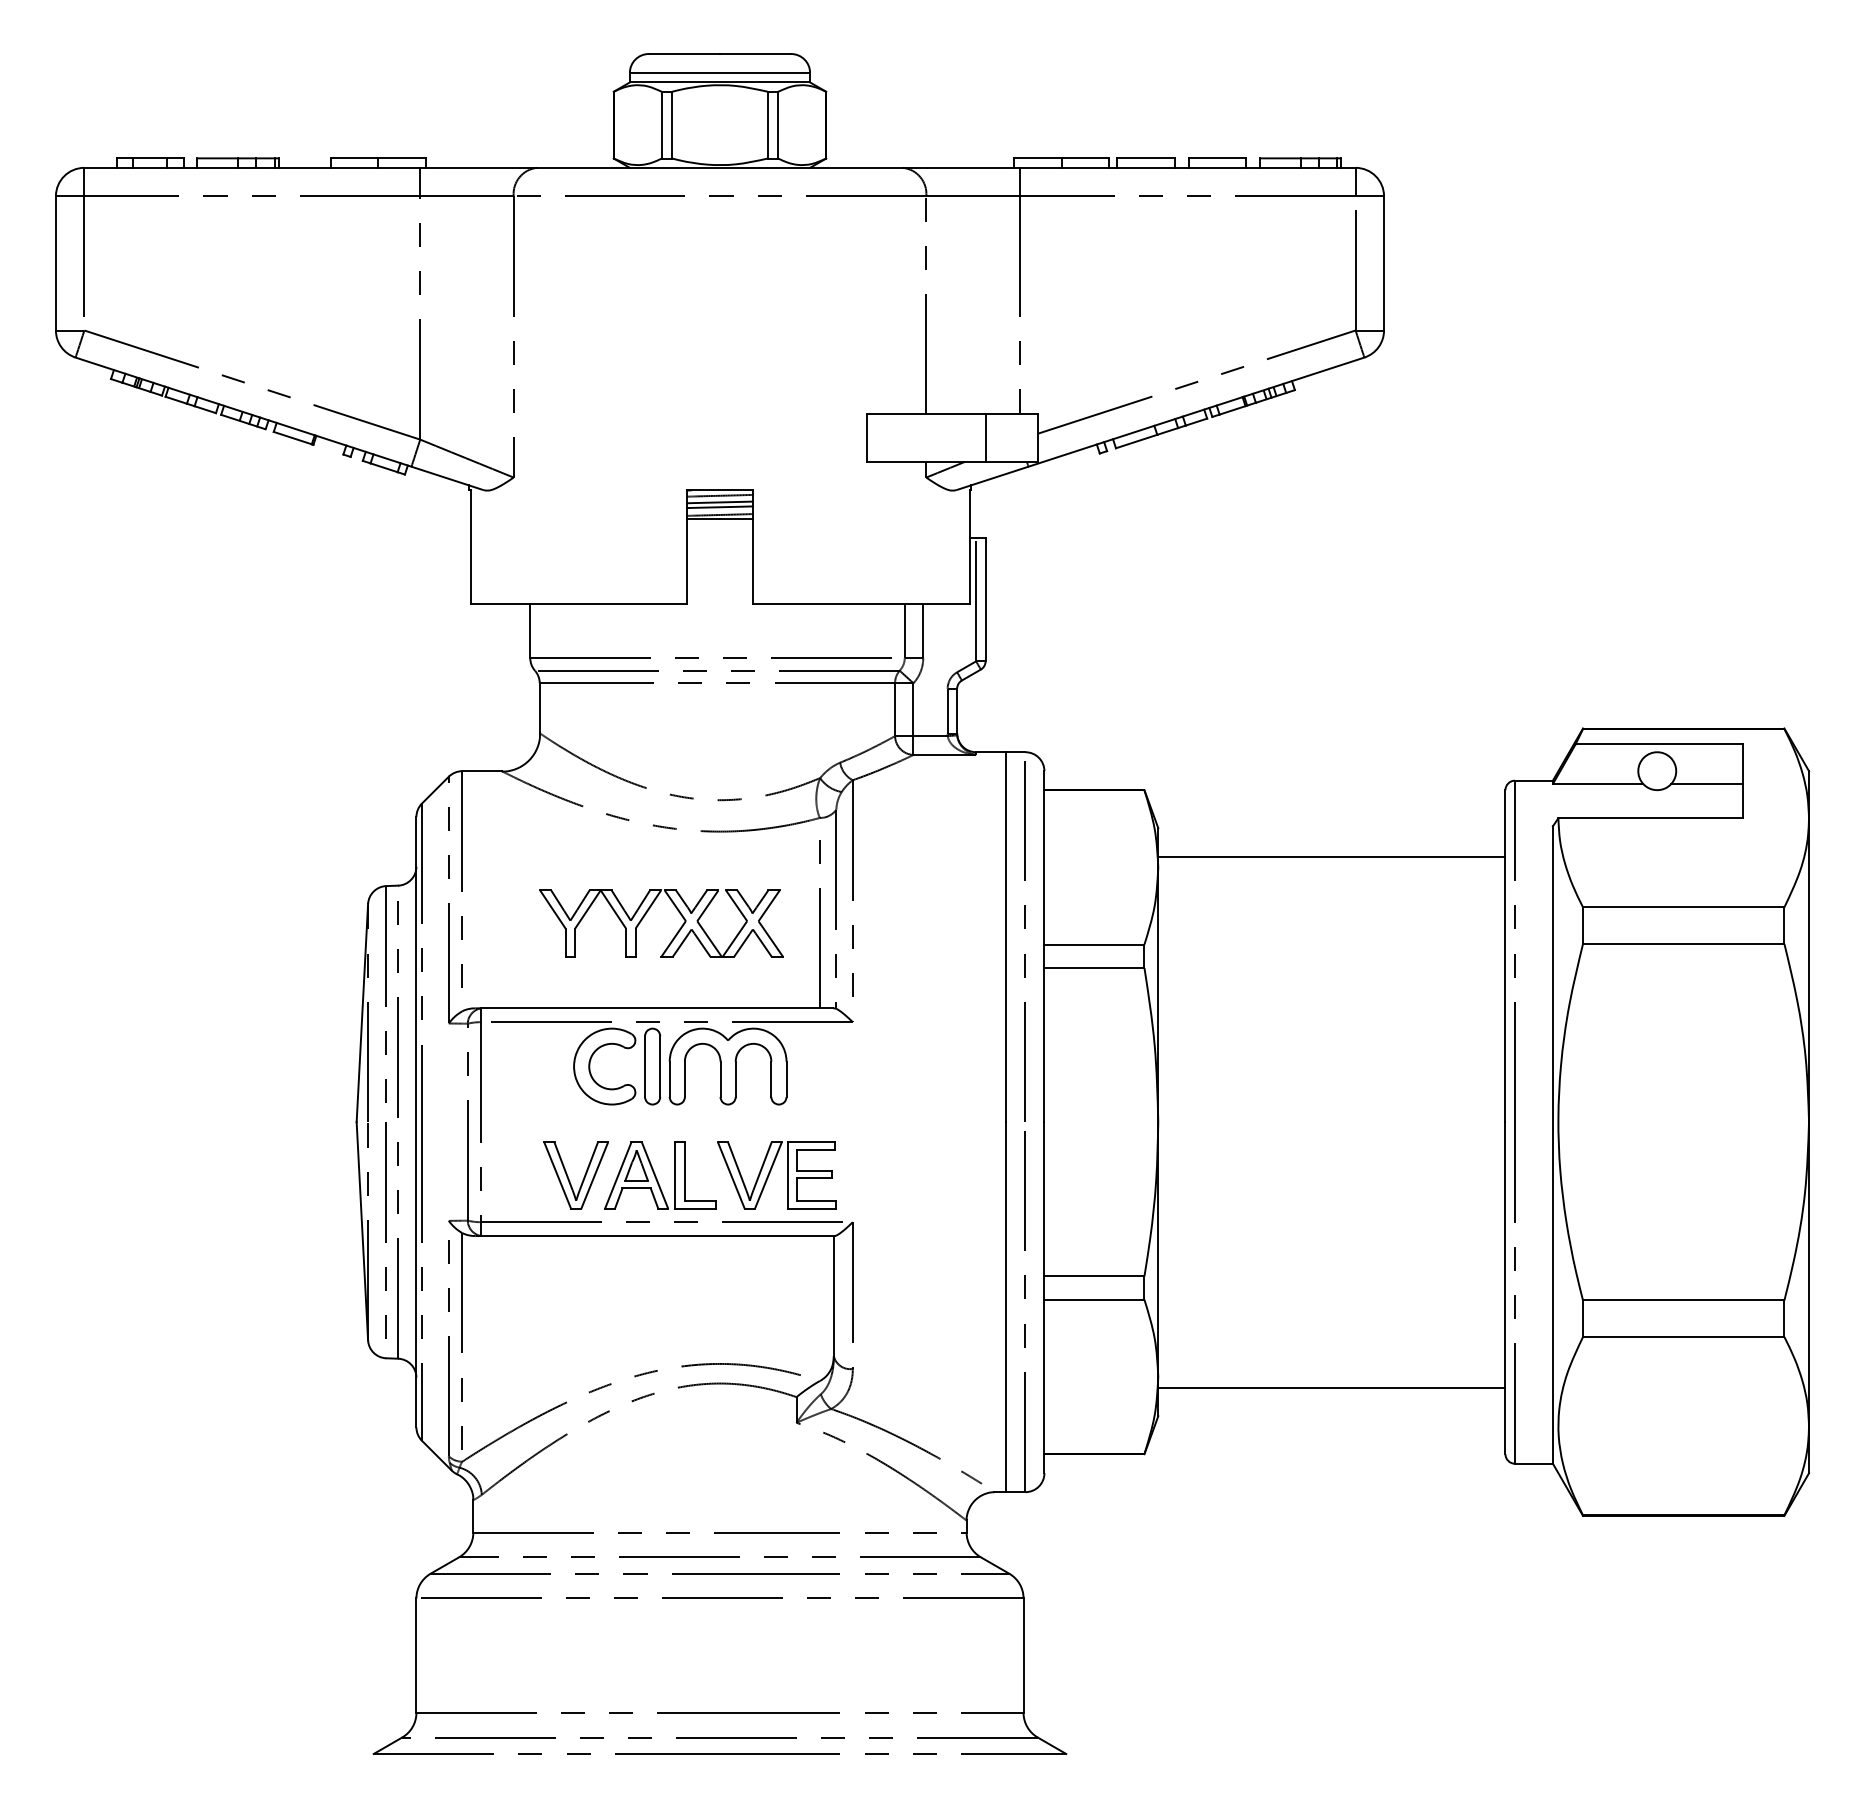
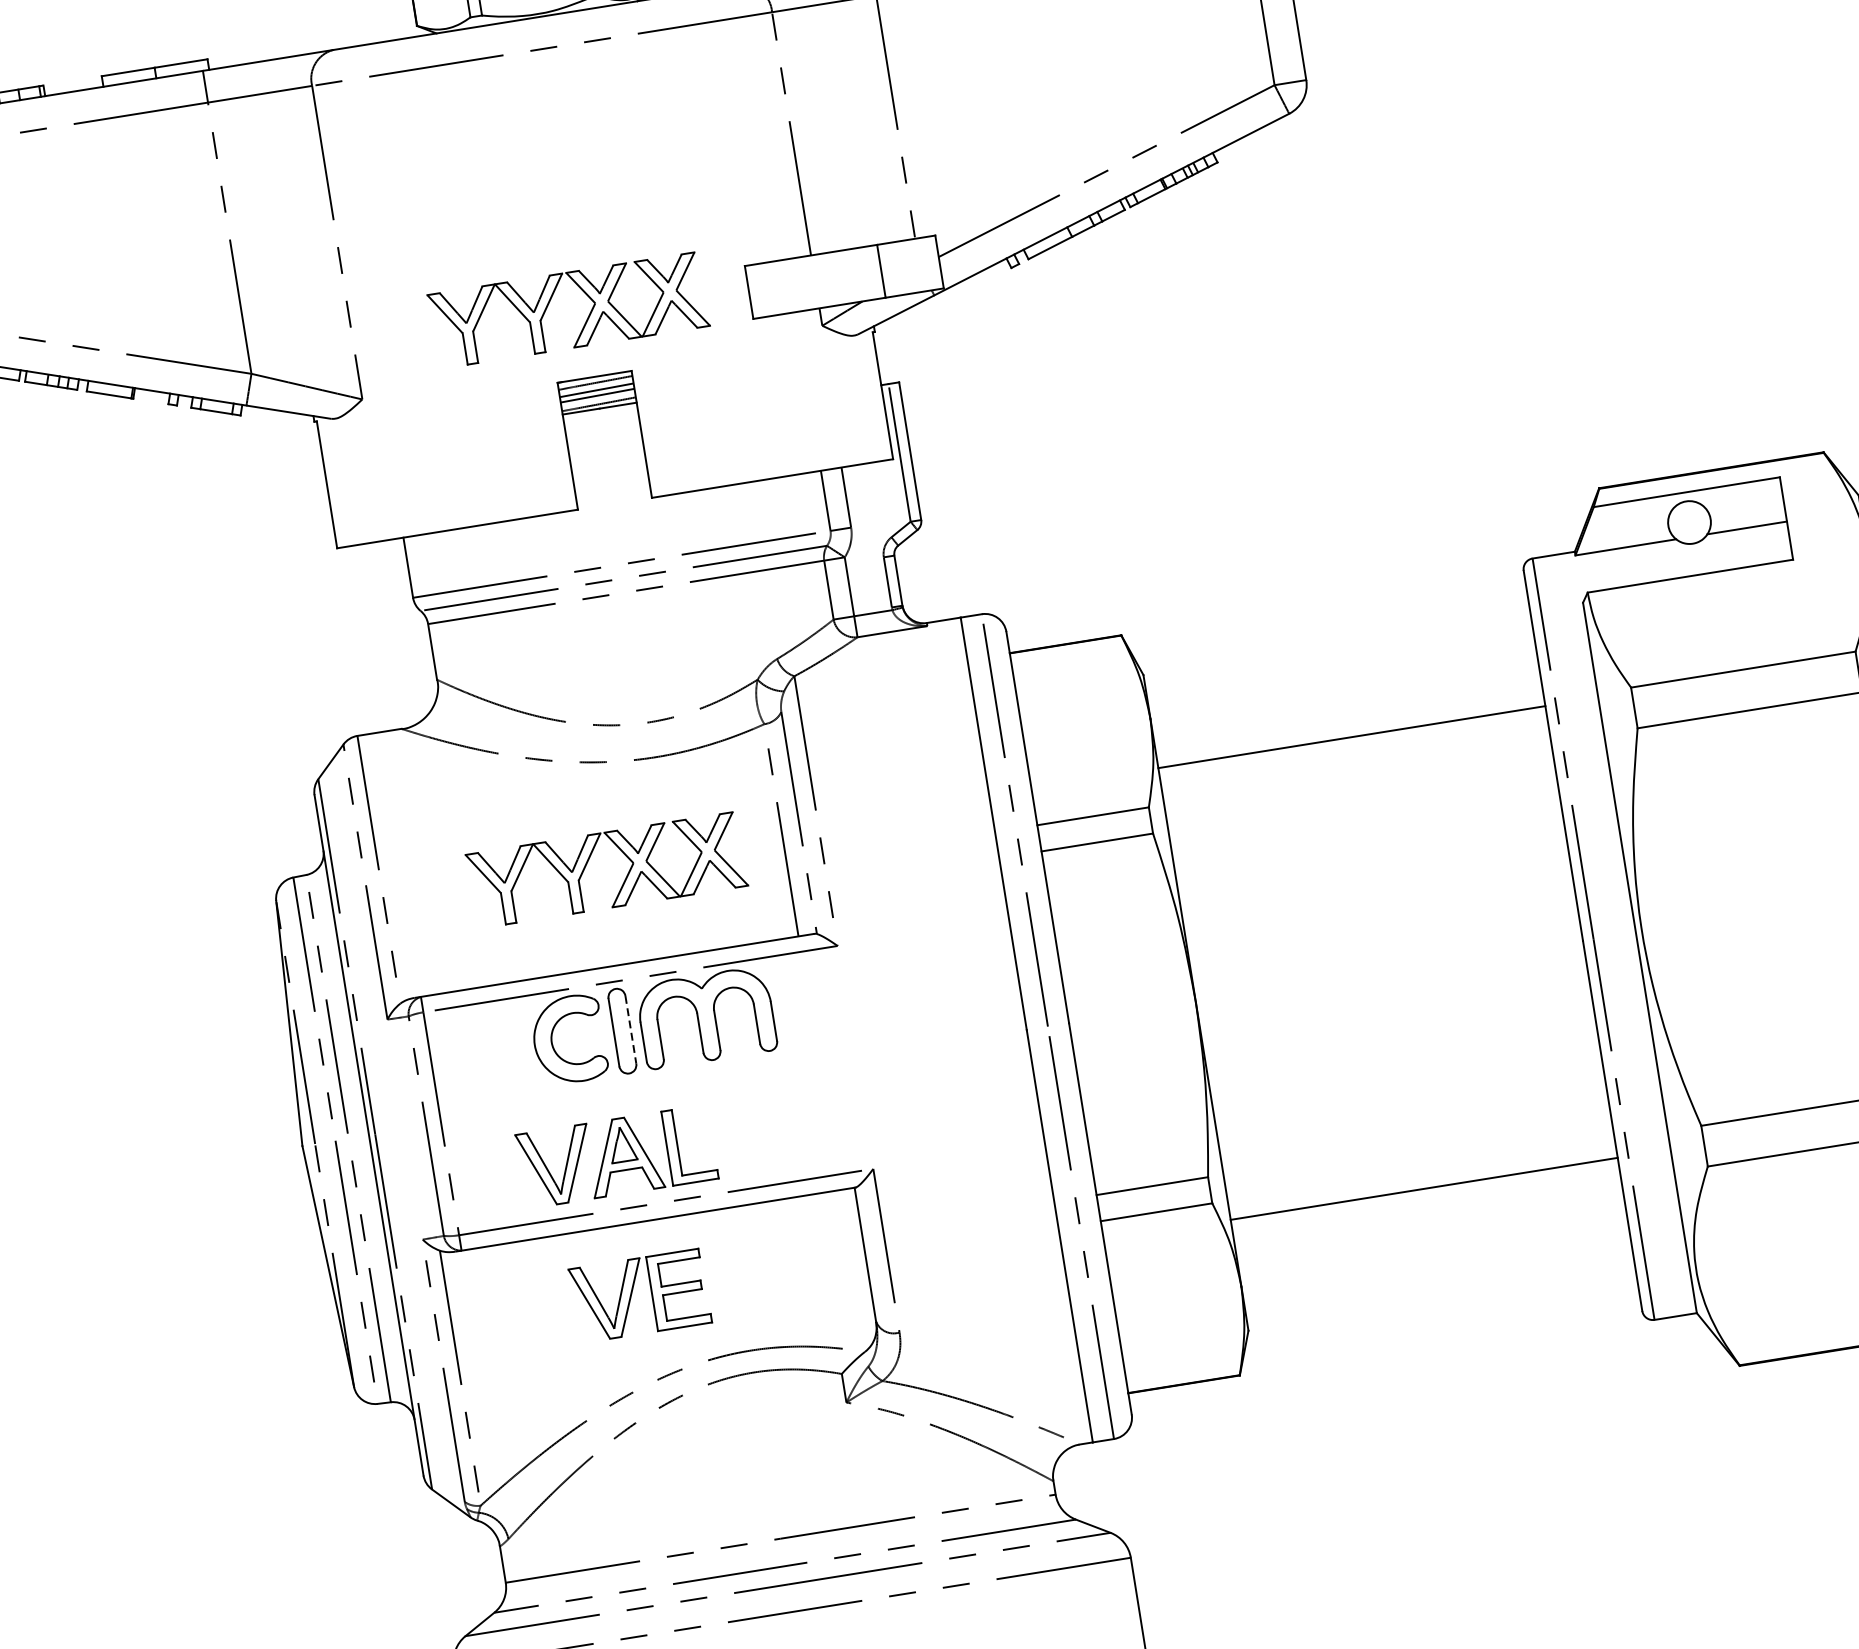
part: (691, 419) -> (550, 302), added
line: (1331, 856) -> (1351, 737), moved
line: (660, 1067) -> (631, 1030), solid -> dashed
part: (770, 1173) -> (632, 1294), moved
line: (1331, 1387) -> (1423, 1188), moved

